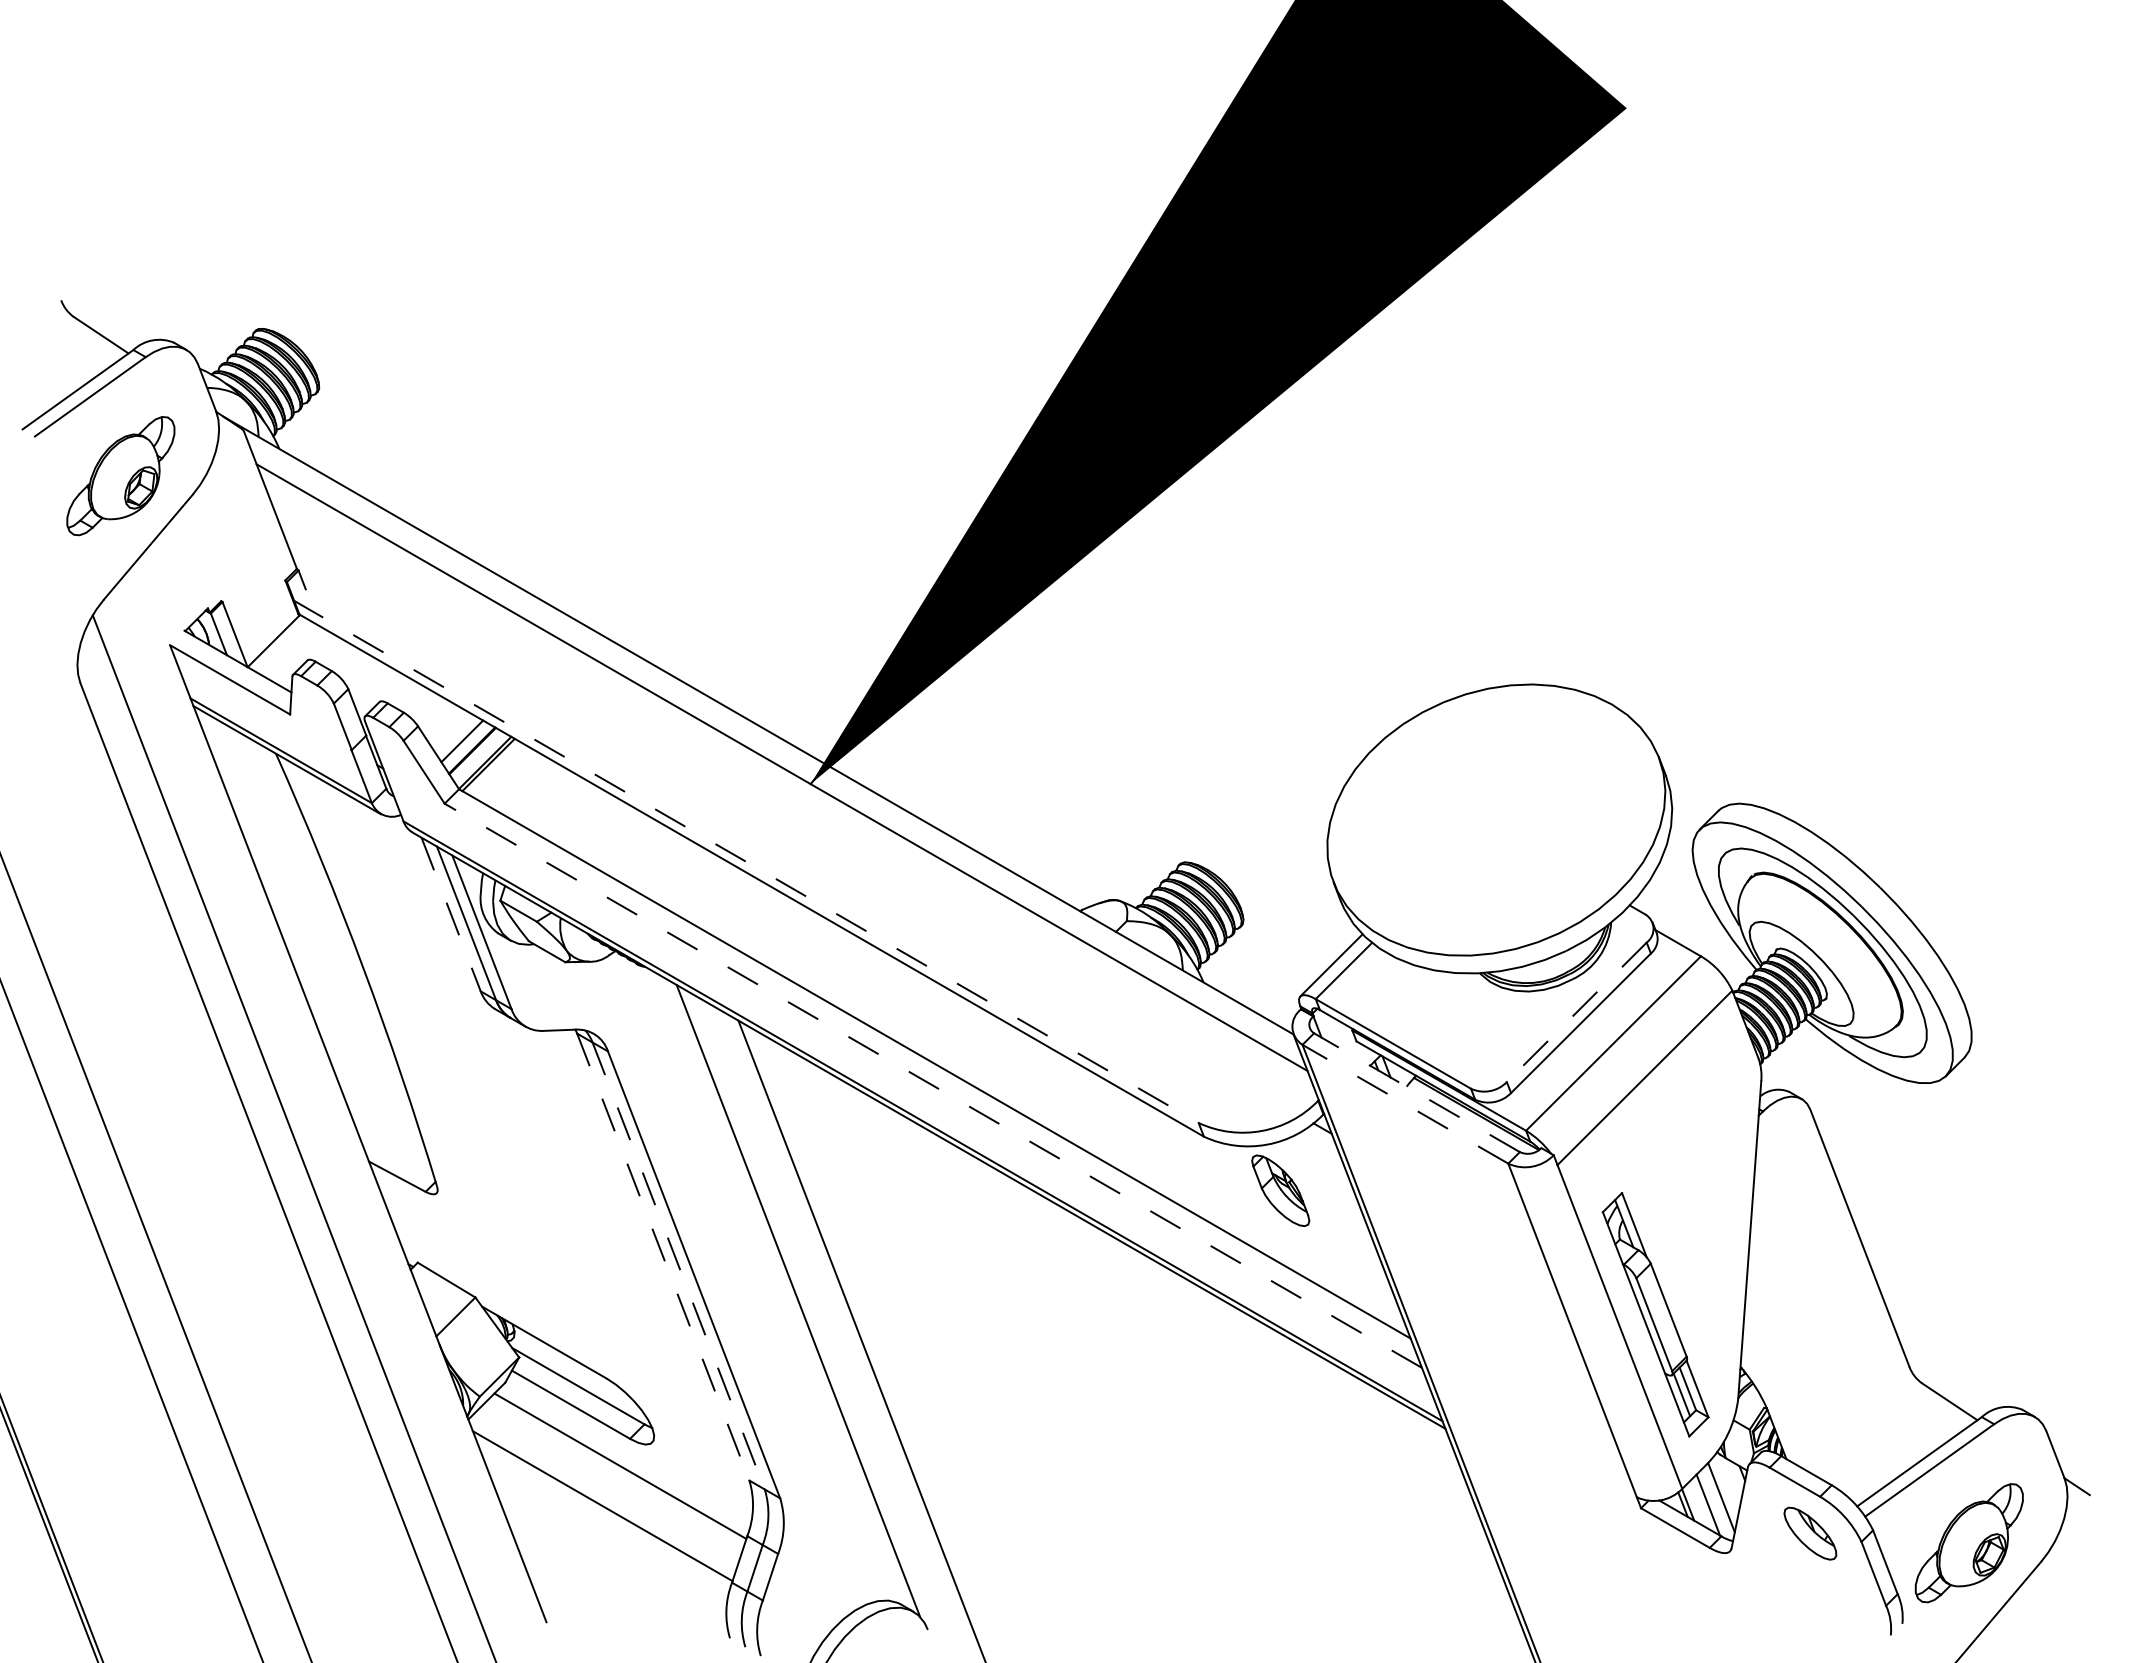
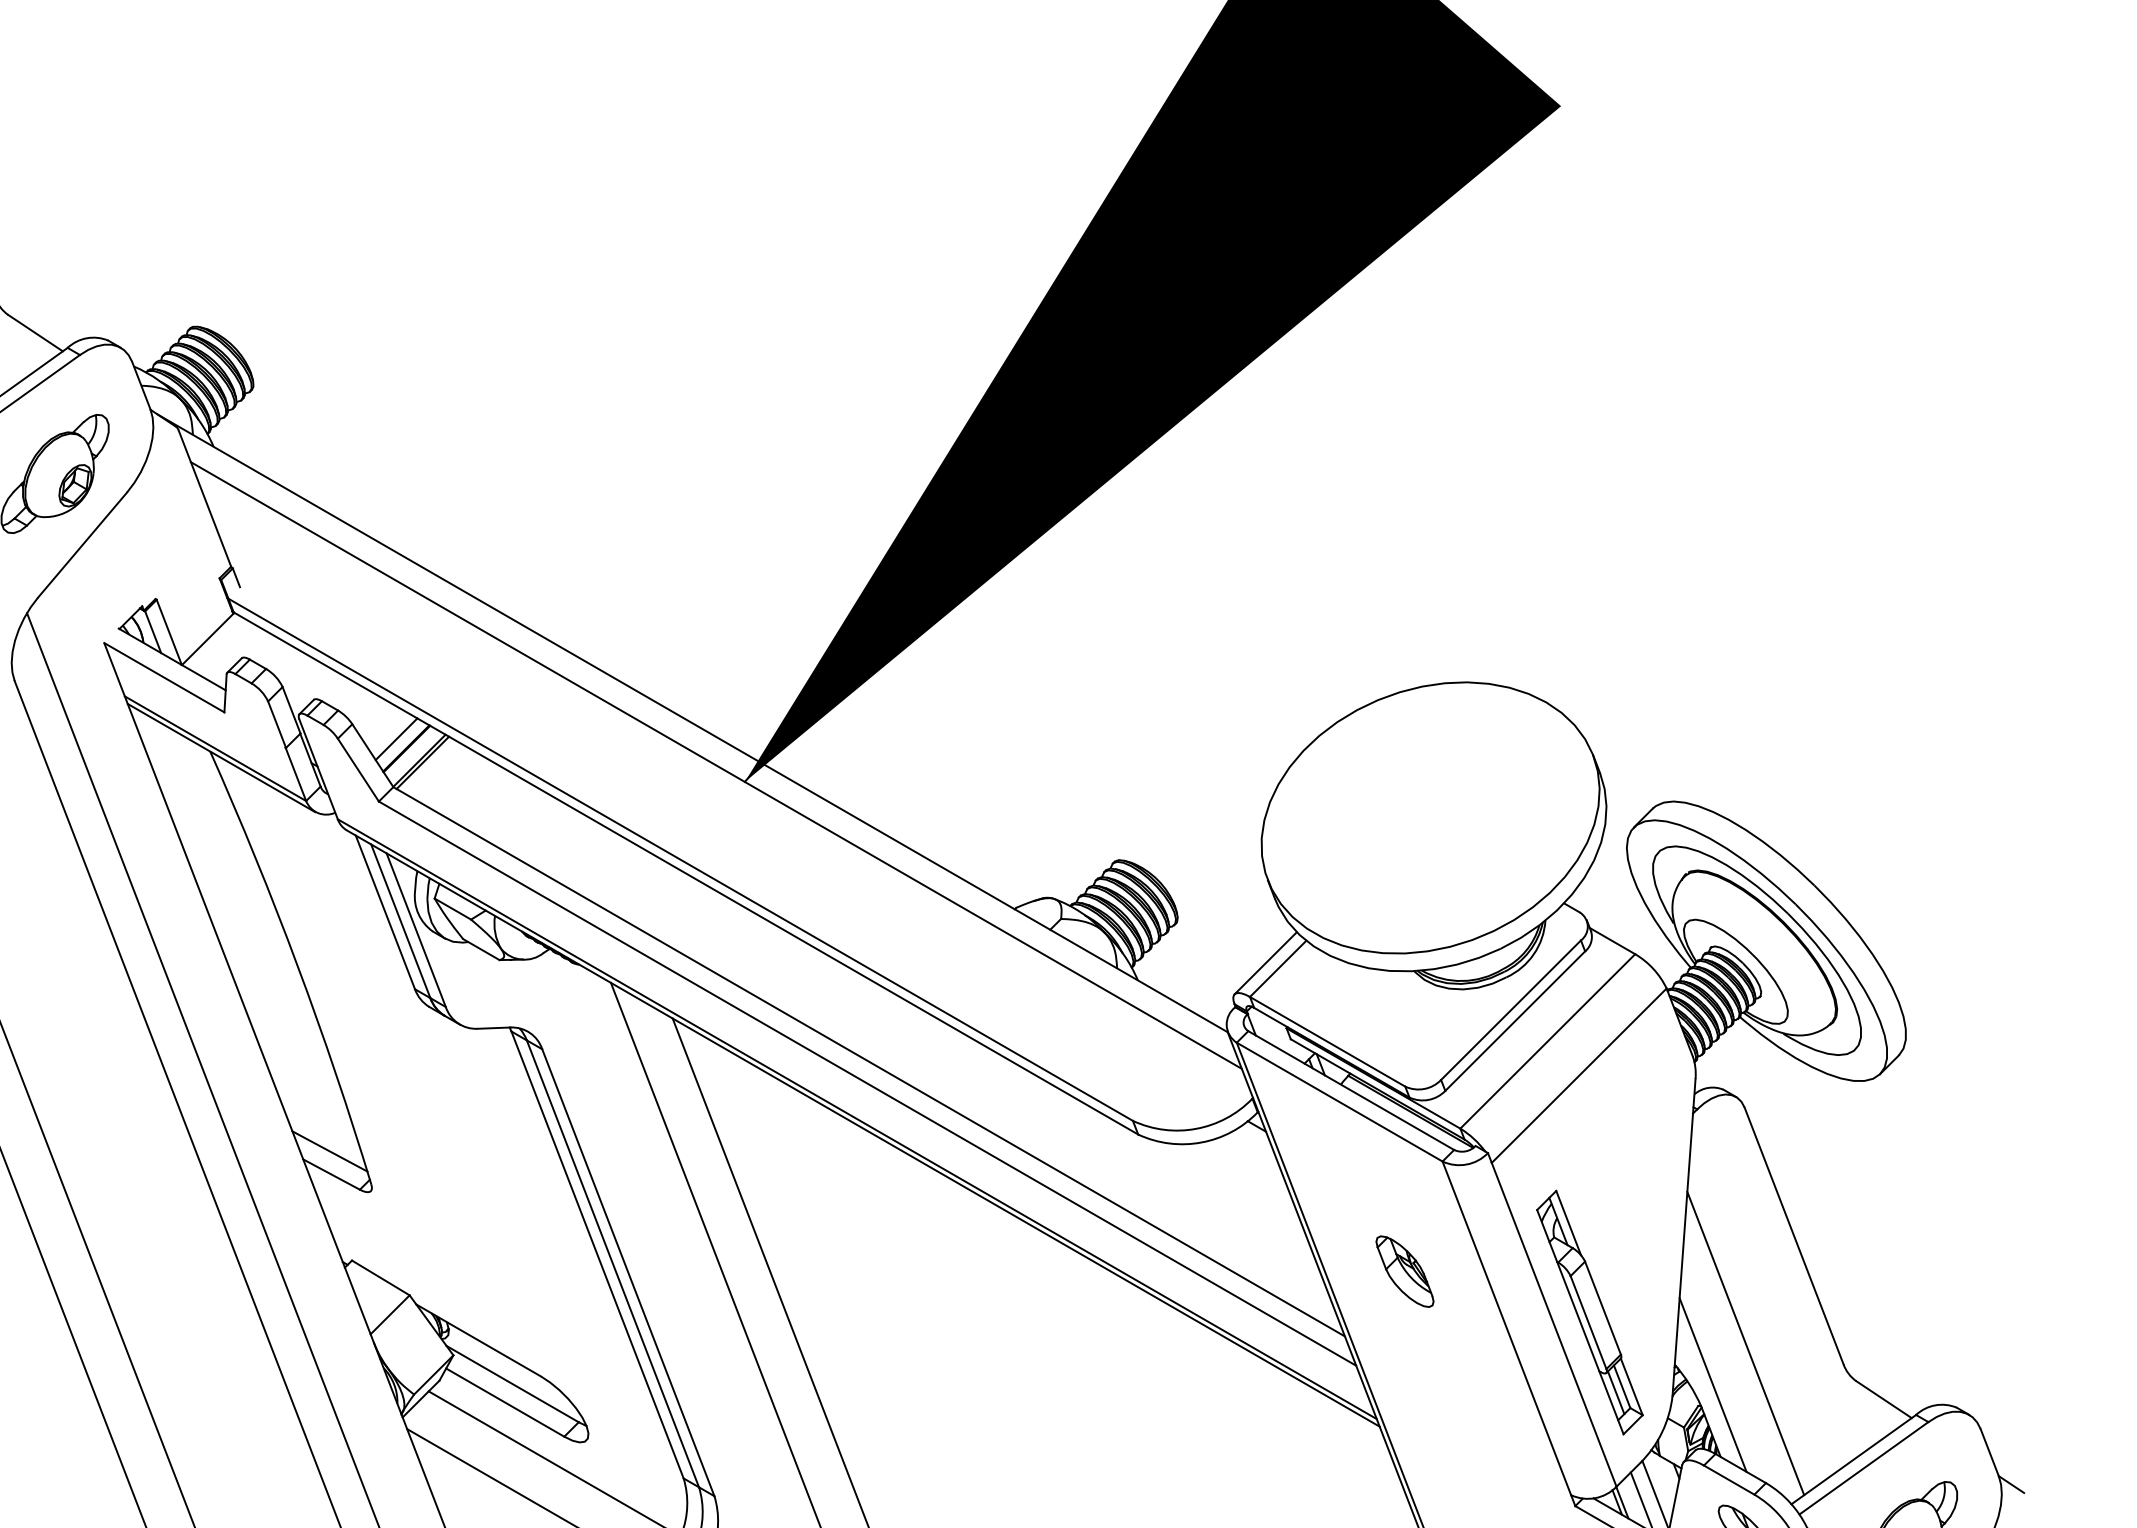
line: (745, 861) -> (679, 859), dashed -> solid
line: (451, 915) -> (385, 913), dashed -> solid
line: (1576, 1012) -> (1510, 1010), dashed -> solid
line: (932, 1085) -> (866, 1083), dashed -> solid
line: (1417, 1092) -> (1351, 1090), dashed -> solid
line: (1405, 1104) -> (1339, 1102), dashed -> solid
line: (395, 1153) -> (329, 1151), added
part: (1280, 1190) -> (1404, 1271), moved
line: (663, 1257) -> (597, 1255), dashed -> solid
line: (678, 1266) -> (612, 1264), dashed -> solid
line: (1811, 1345) -> (1745, 1343), added
line: (1778, 1387) -> (1712, 1385), added

